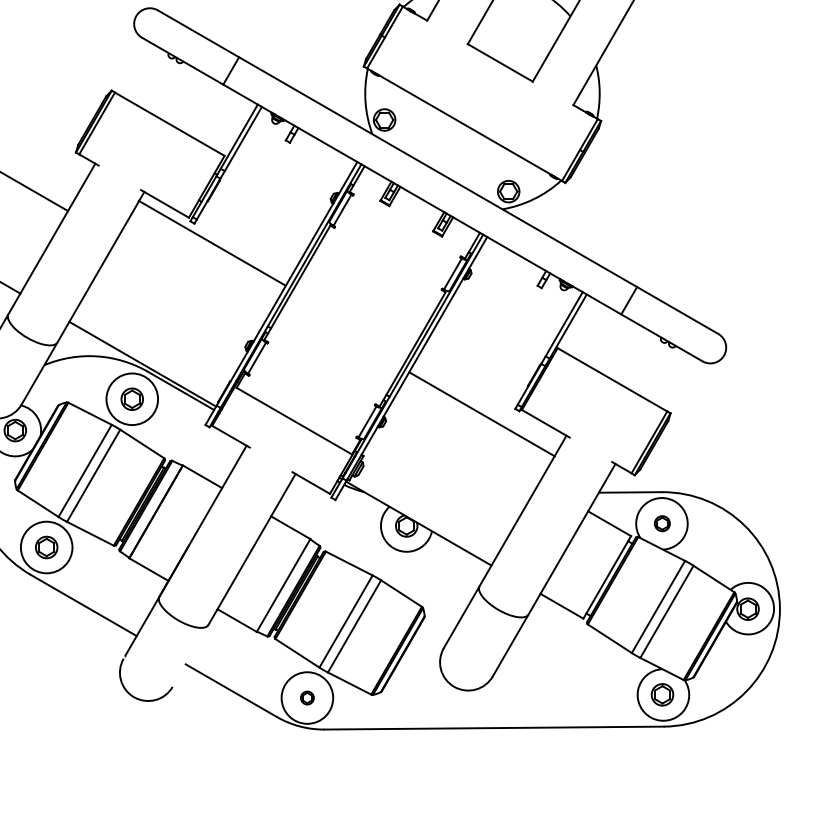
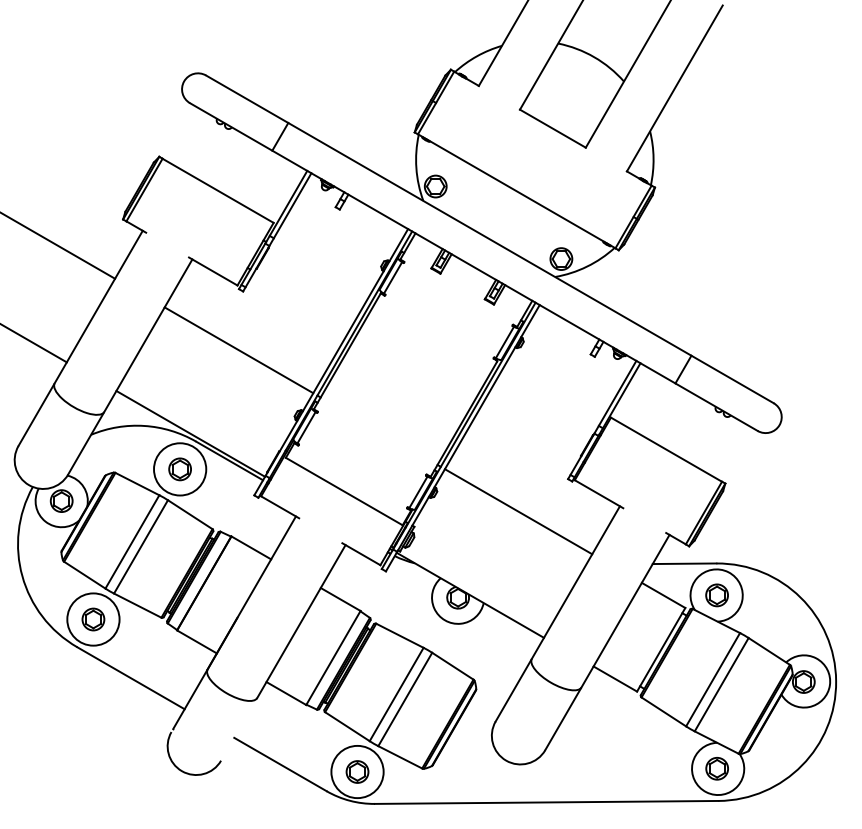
line: (211, 243) -> (238, 350), moved
line: (482, 414) -> (518, 511), moved
part: (661, 523) -> (716, 595), size x1.43
part: (307, 697) -> (357, 771), size x1.67

